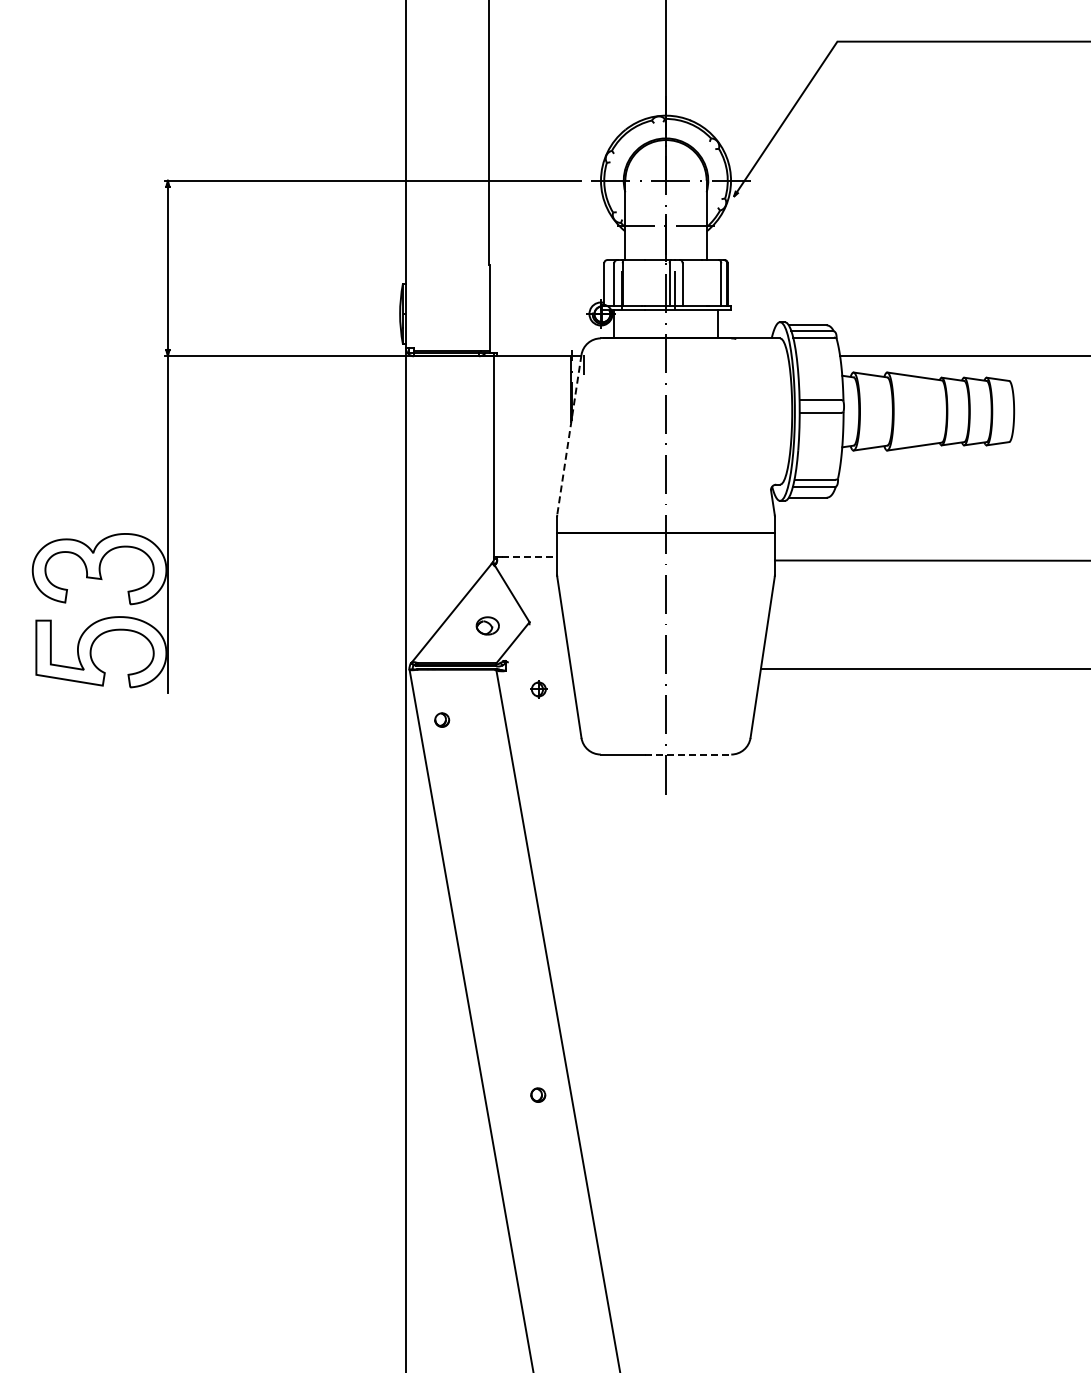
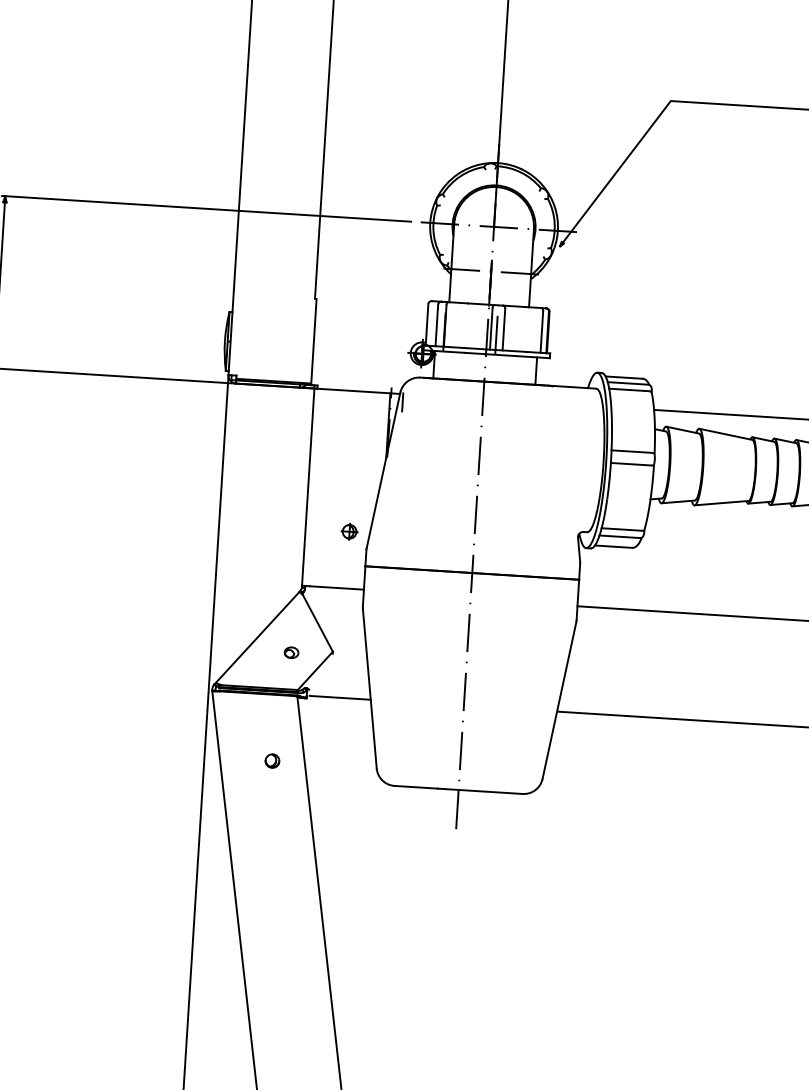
line: (569, 434) -> (383, 469), dashed -> solid
line: (530, 557) -> (337, 588), dashed -> solid
part: (487, 625) -> (291, 652), size x0.62
line: (539, 668) -> (339, 697), added
part: (538, 689) -> (349, 531), moved
part: (442, 719) -> (272, 760), moved
line: (688, 754) -> (480, 791), dashed -> solid

